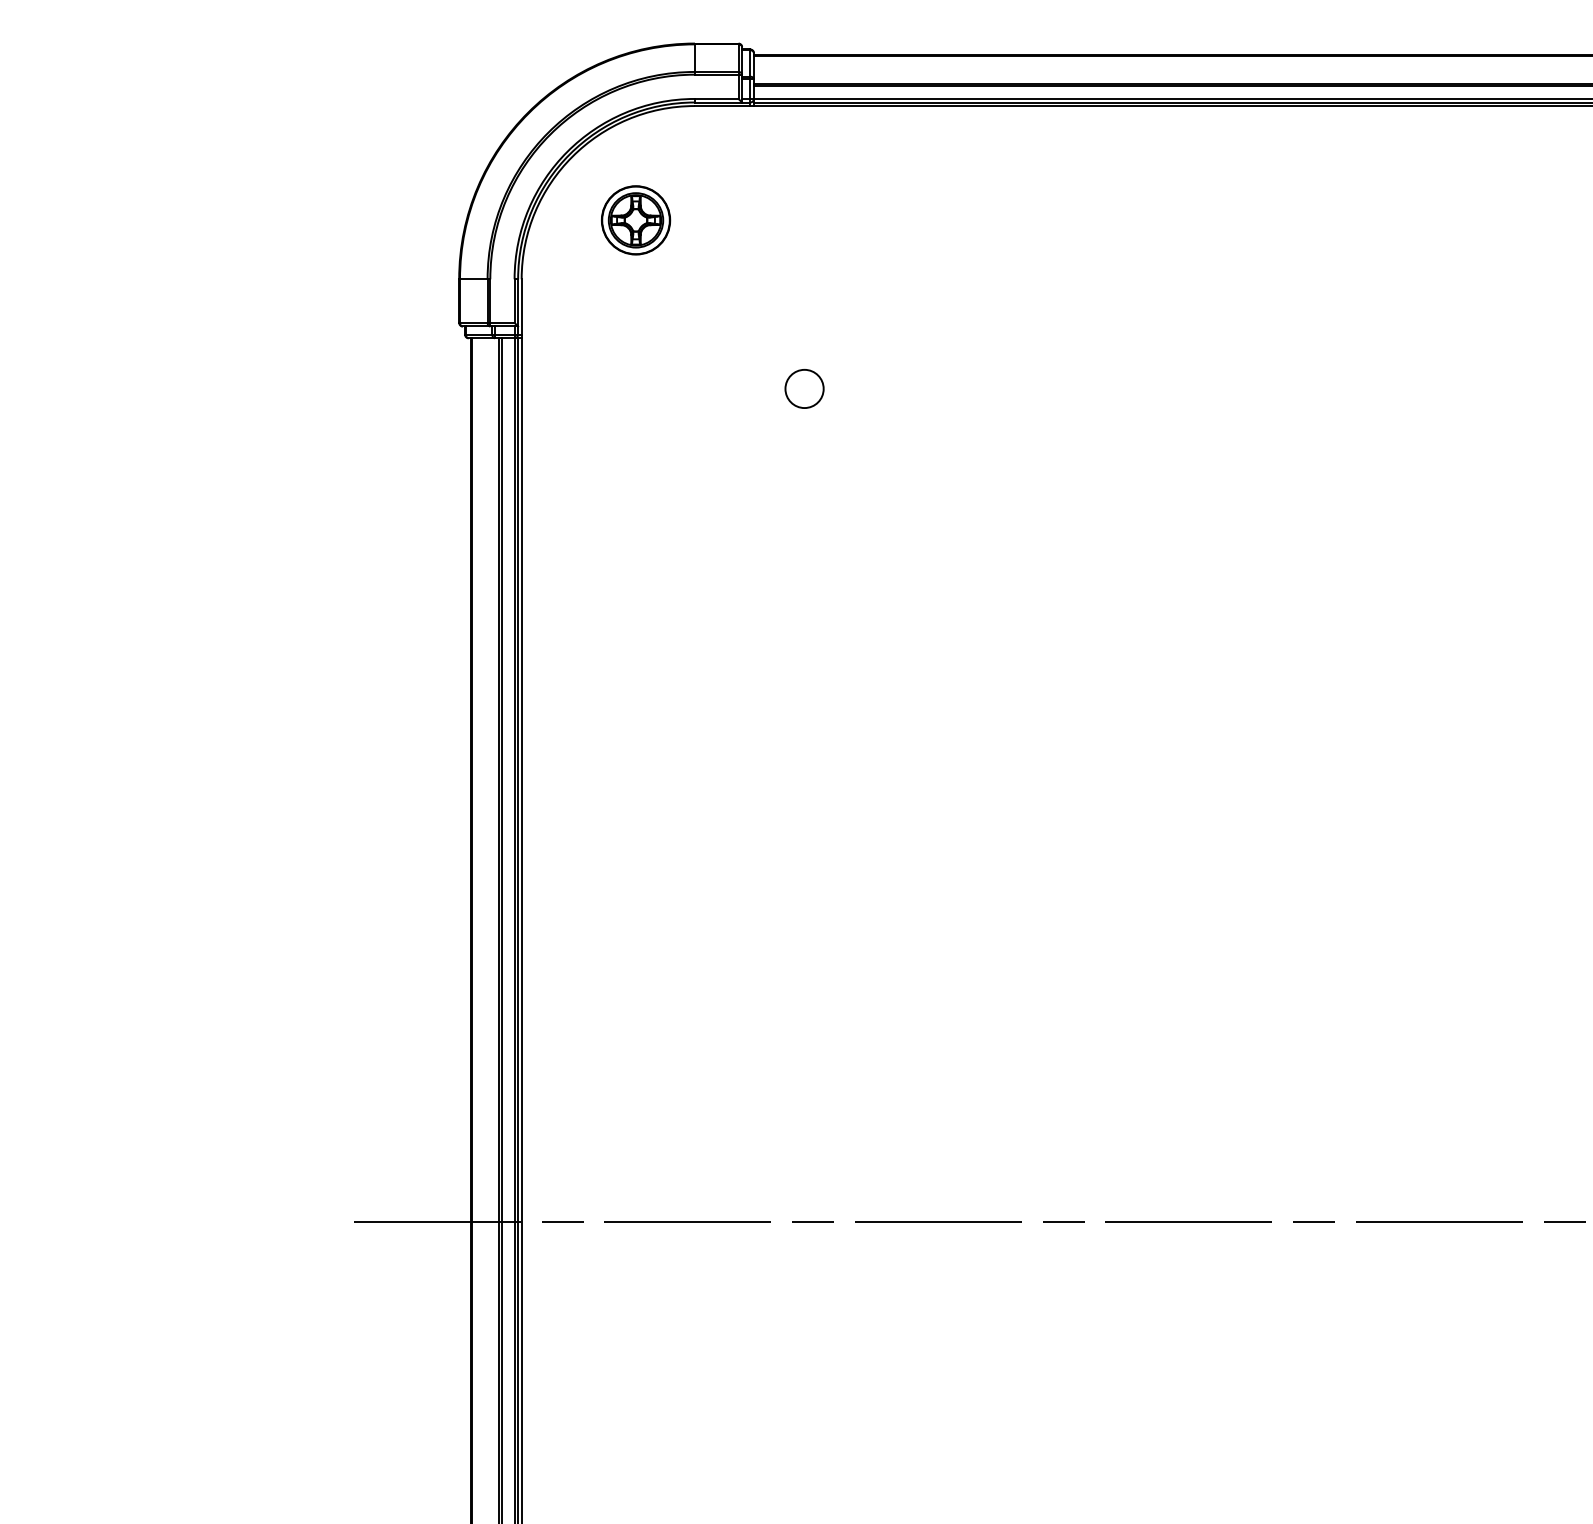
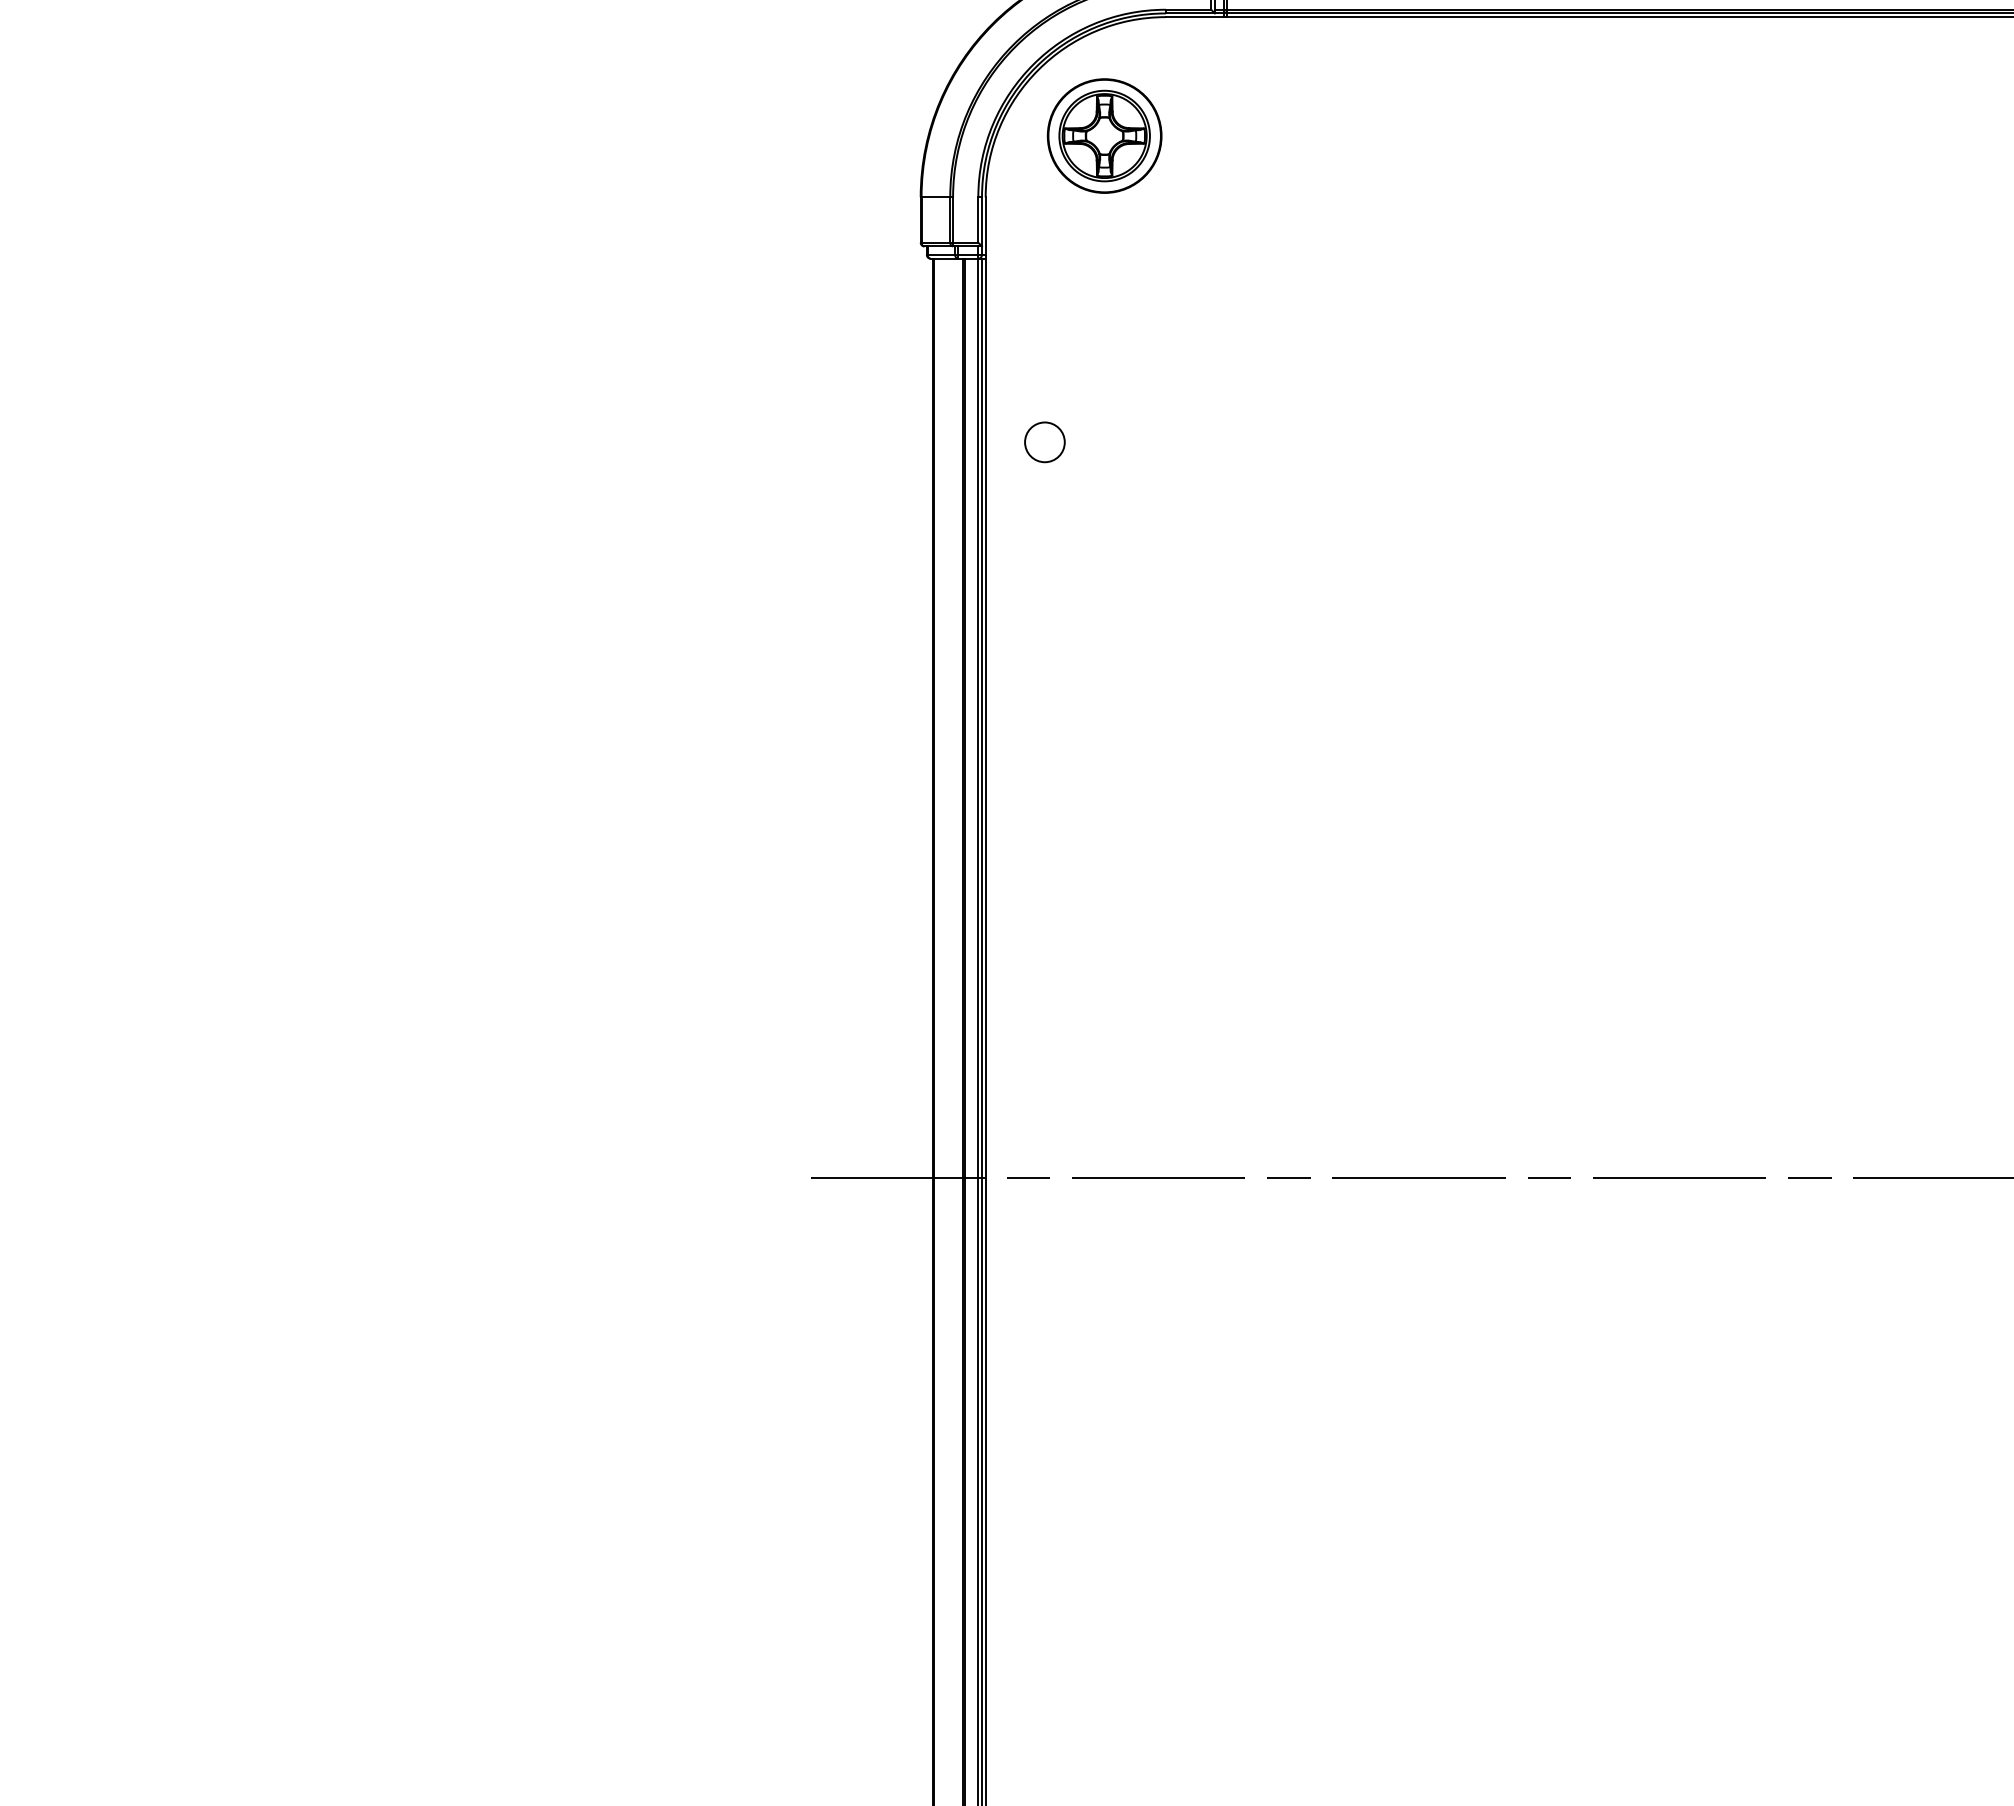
part: (635, 219) -> (1104, 135), size x1.6
circle: (804, 389) -> (1044, 442), moved

